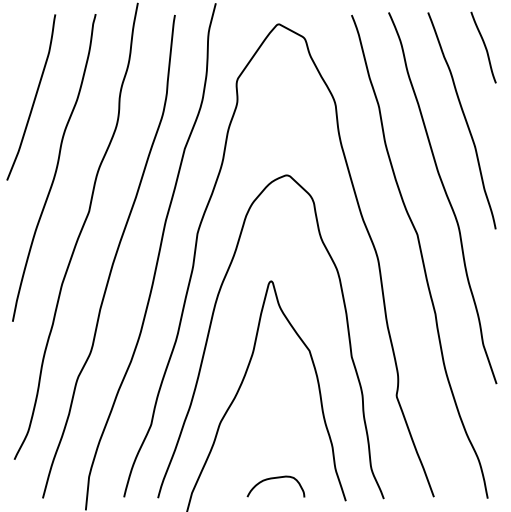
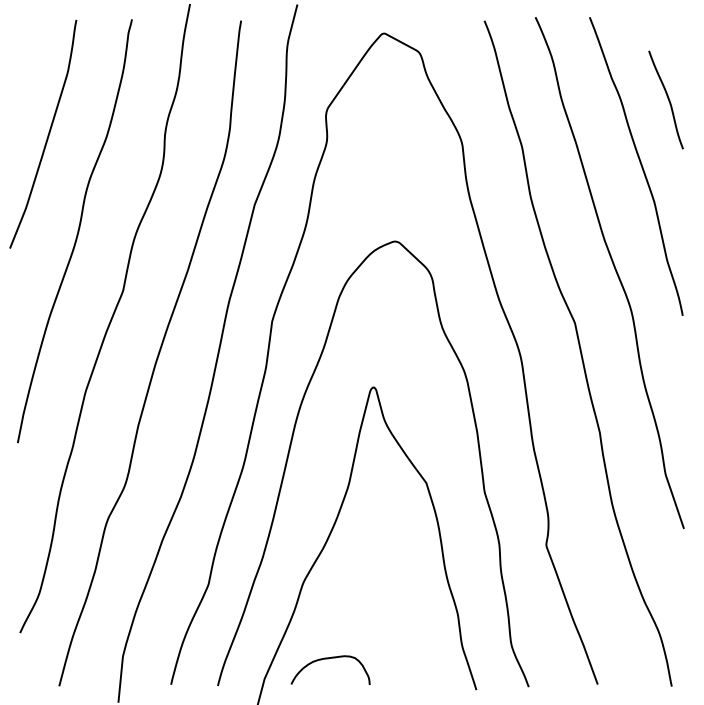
curve: (484, 47) -> (667, 99), moved
curve: (272, 479) -> (325, 660), moved

